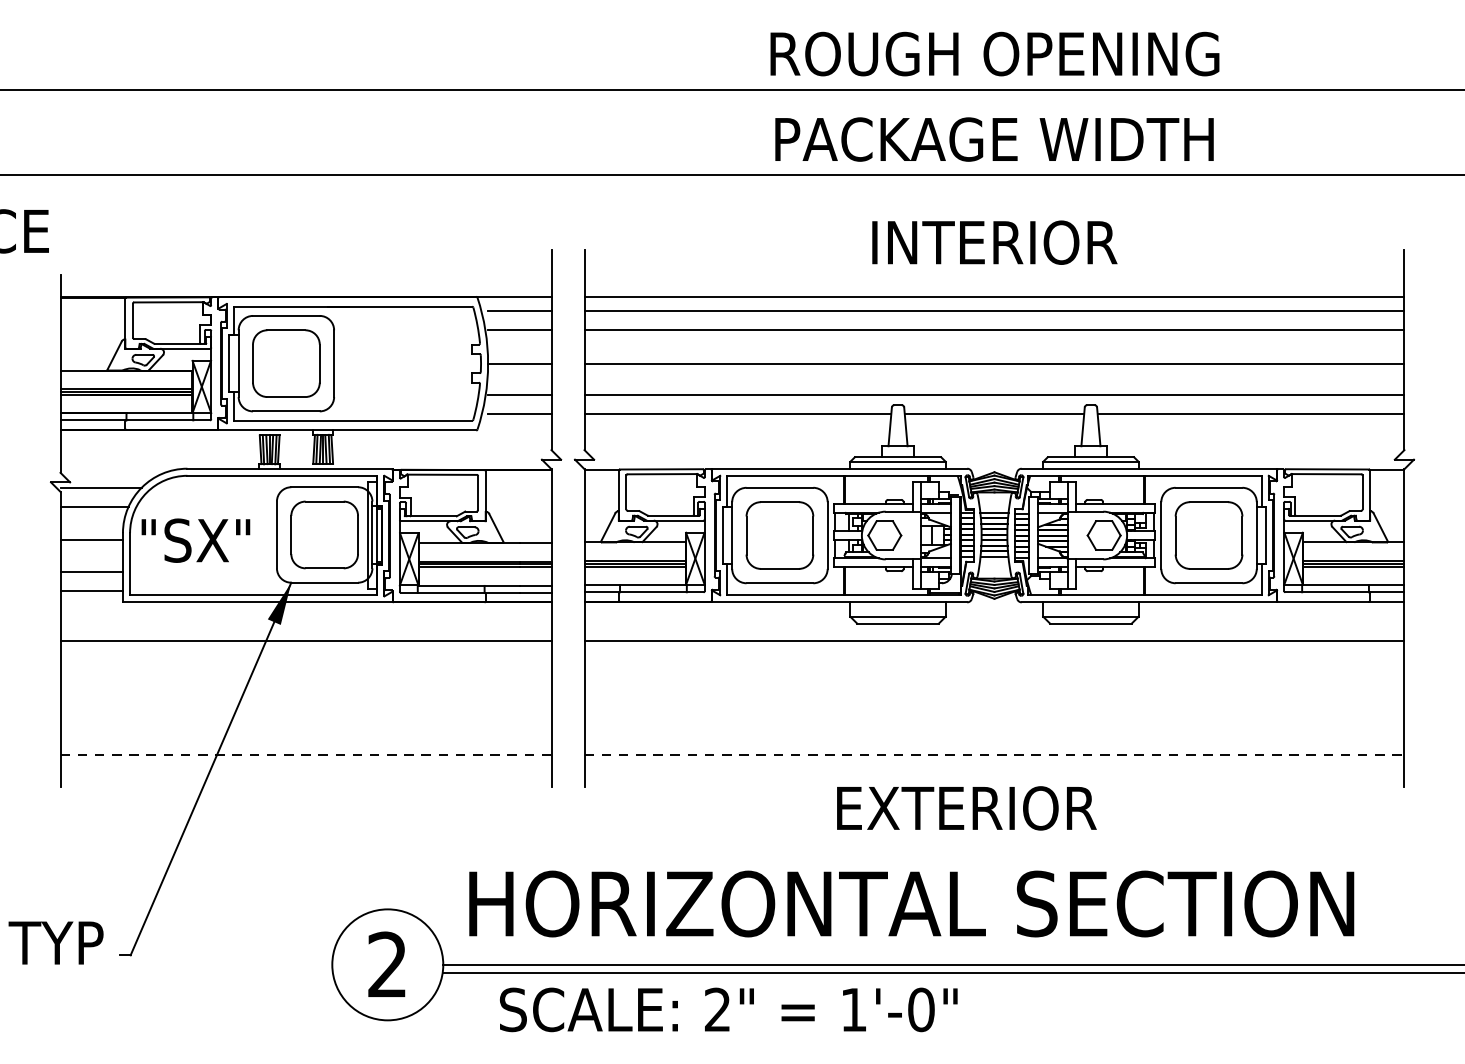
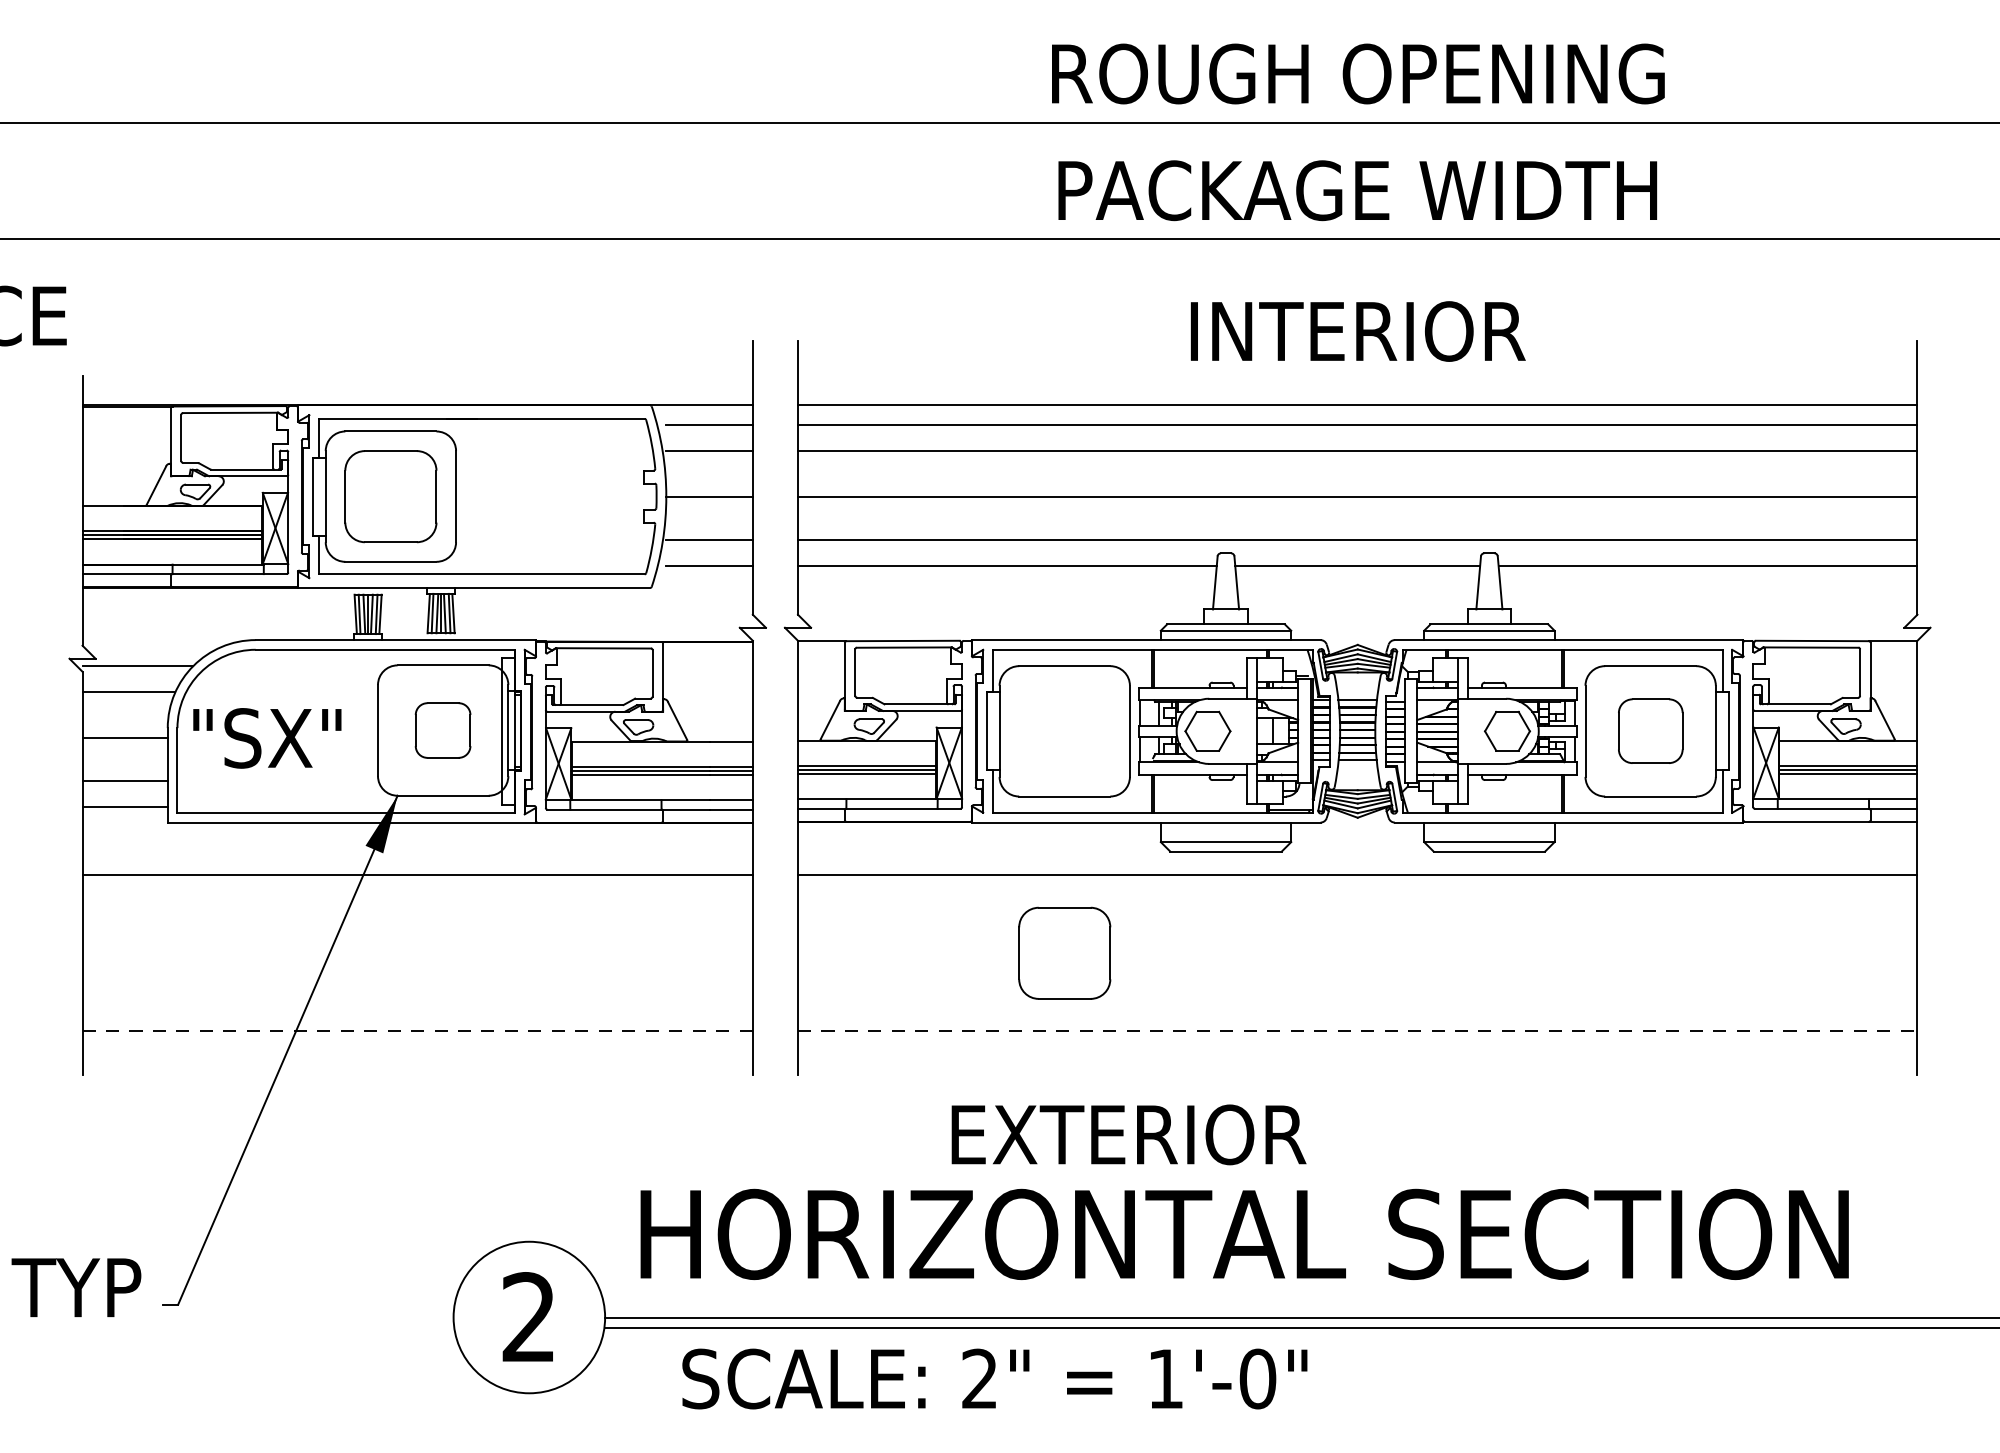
part: (324, 534) -> (442, 730), size x0.6
part: (779, 534) -> (1064, 952), moved
part: (1208, 534) -> (1650, 730), size x0.7
text: (966, 808) -> (1128, 1134), moved

